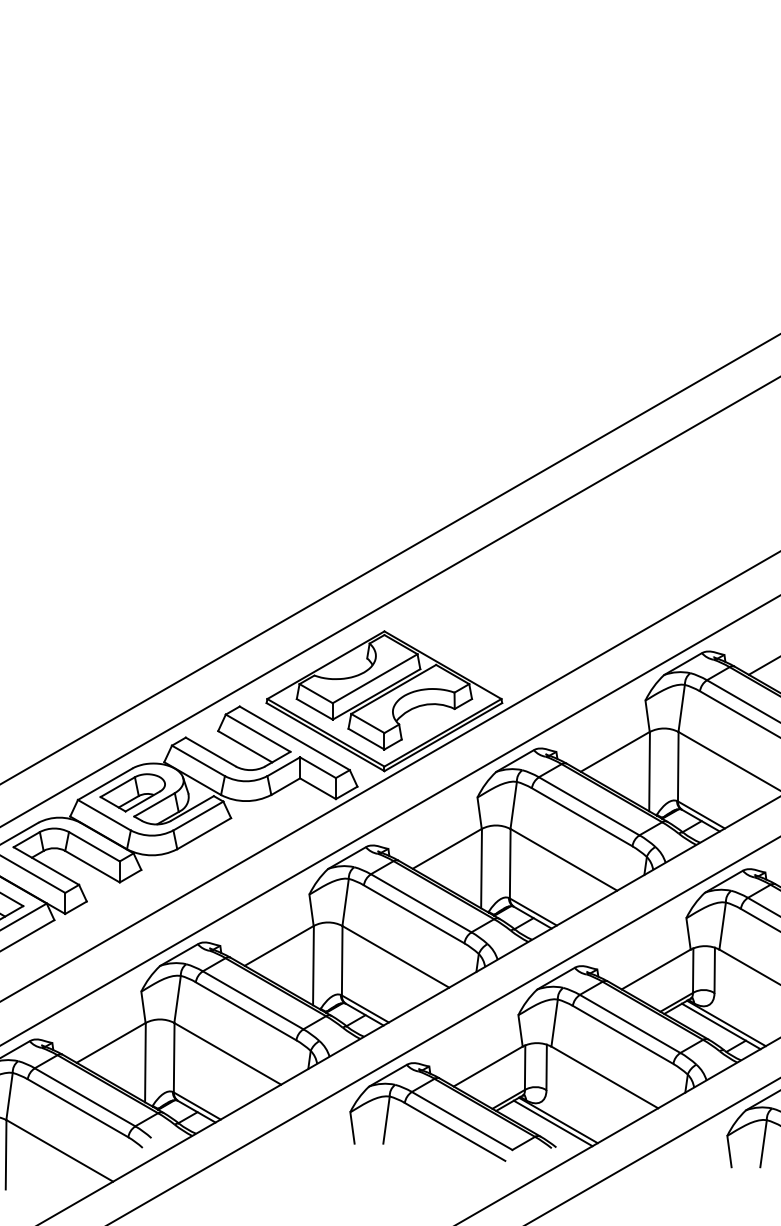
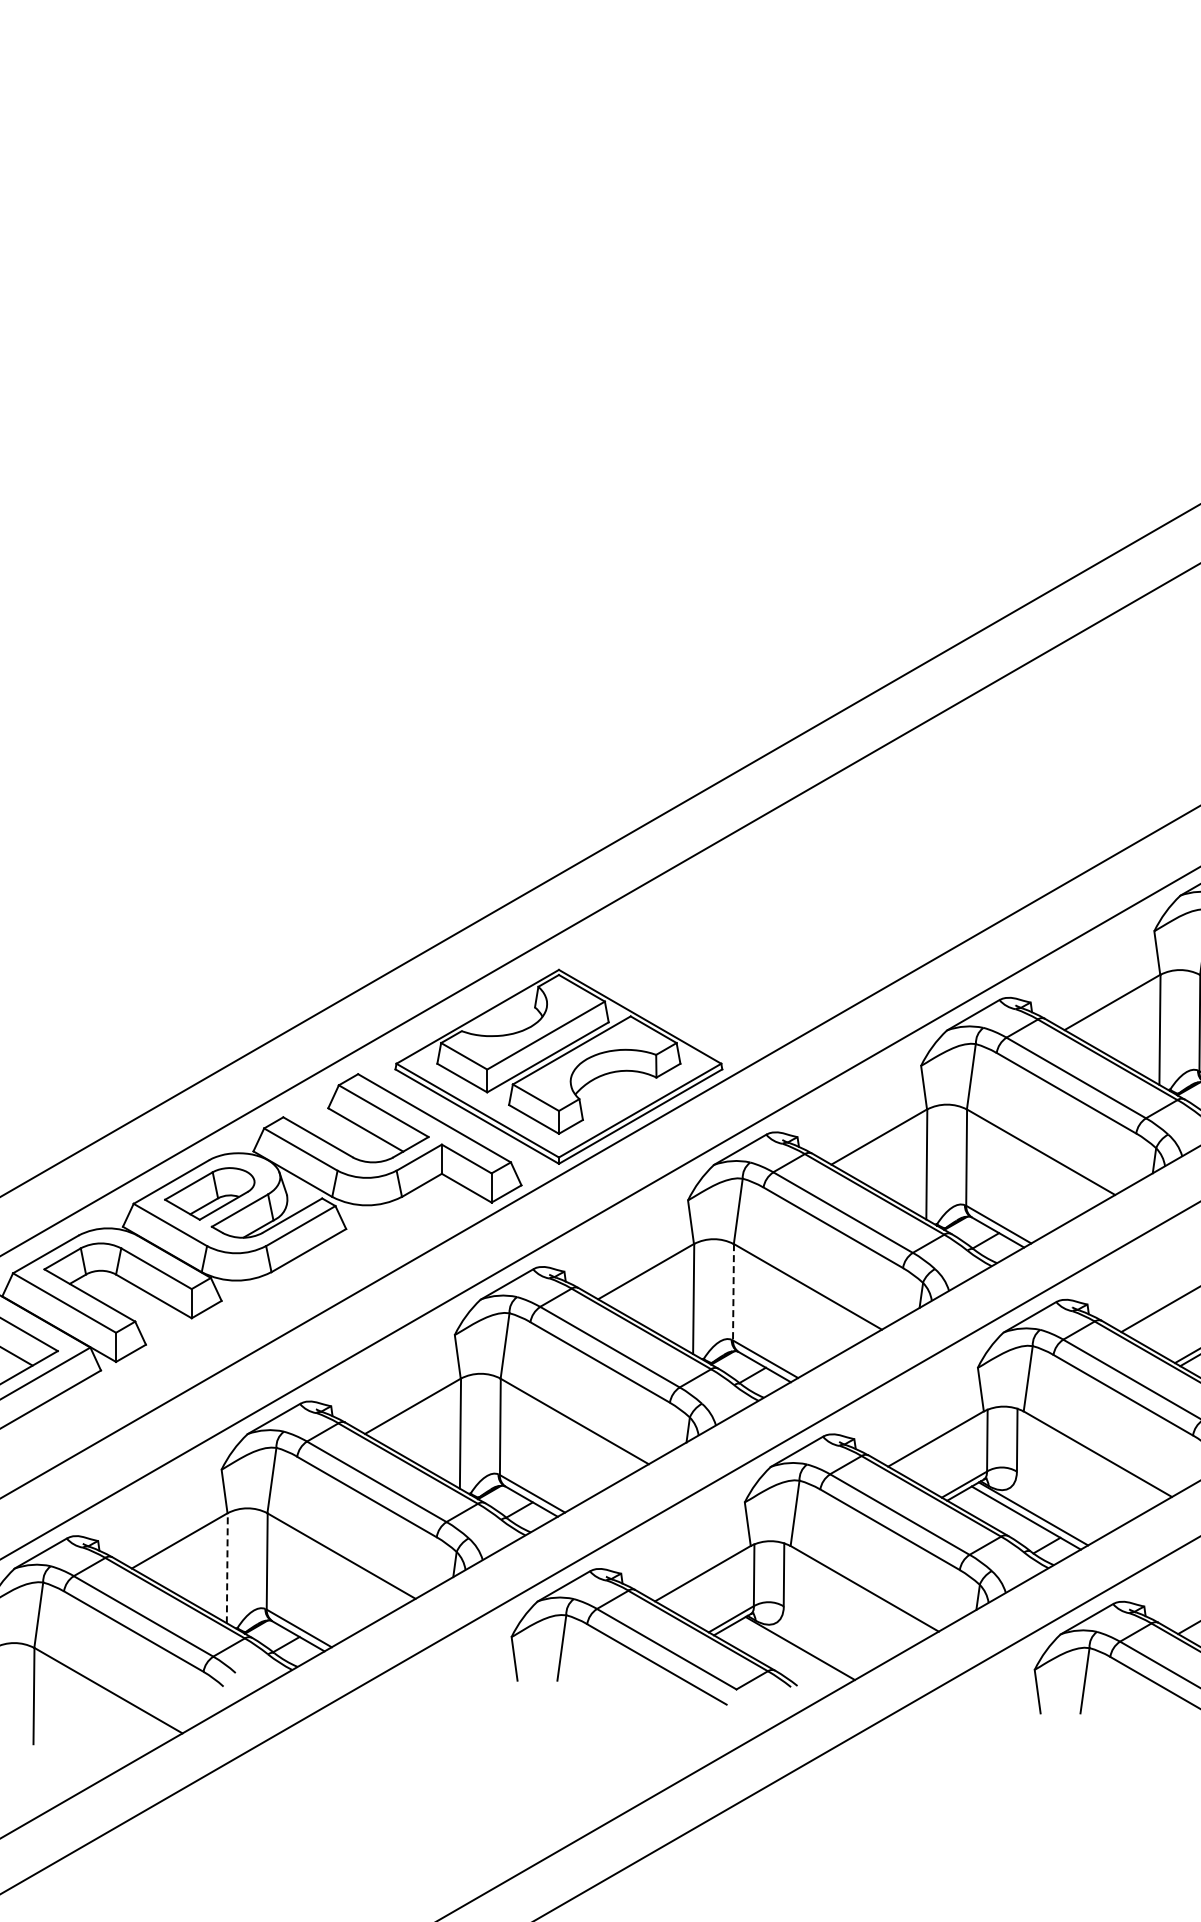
line: (510, 863) -> (733, 1292), solid -> dashed
line: (145, 1062) -> (227, 1567), solid -> dashed
line: (552, 1123) -> (792, 1652), removed

